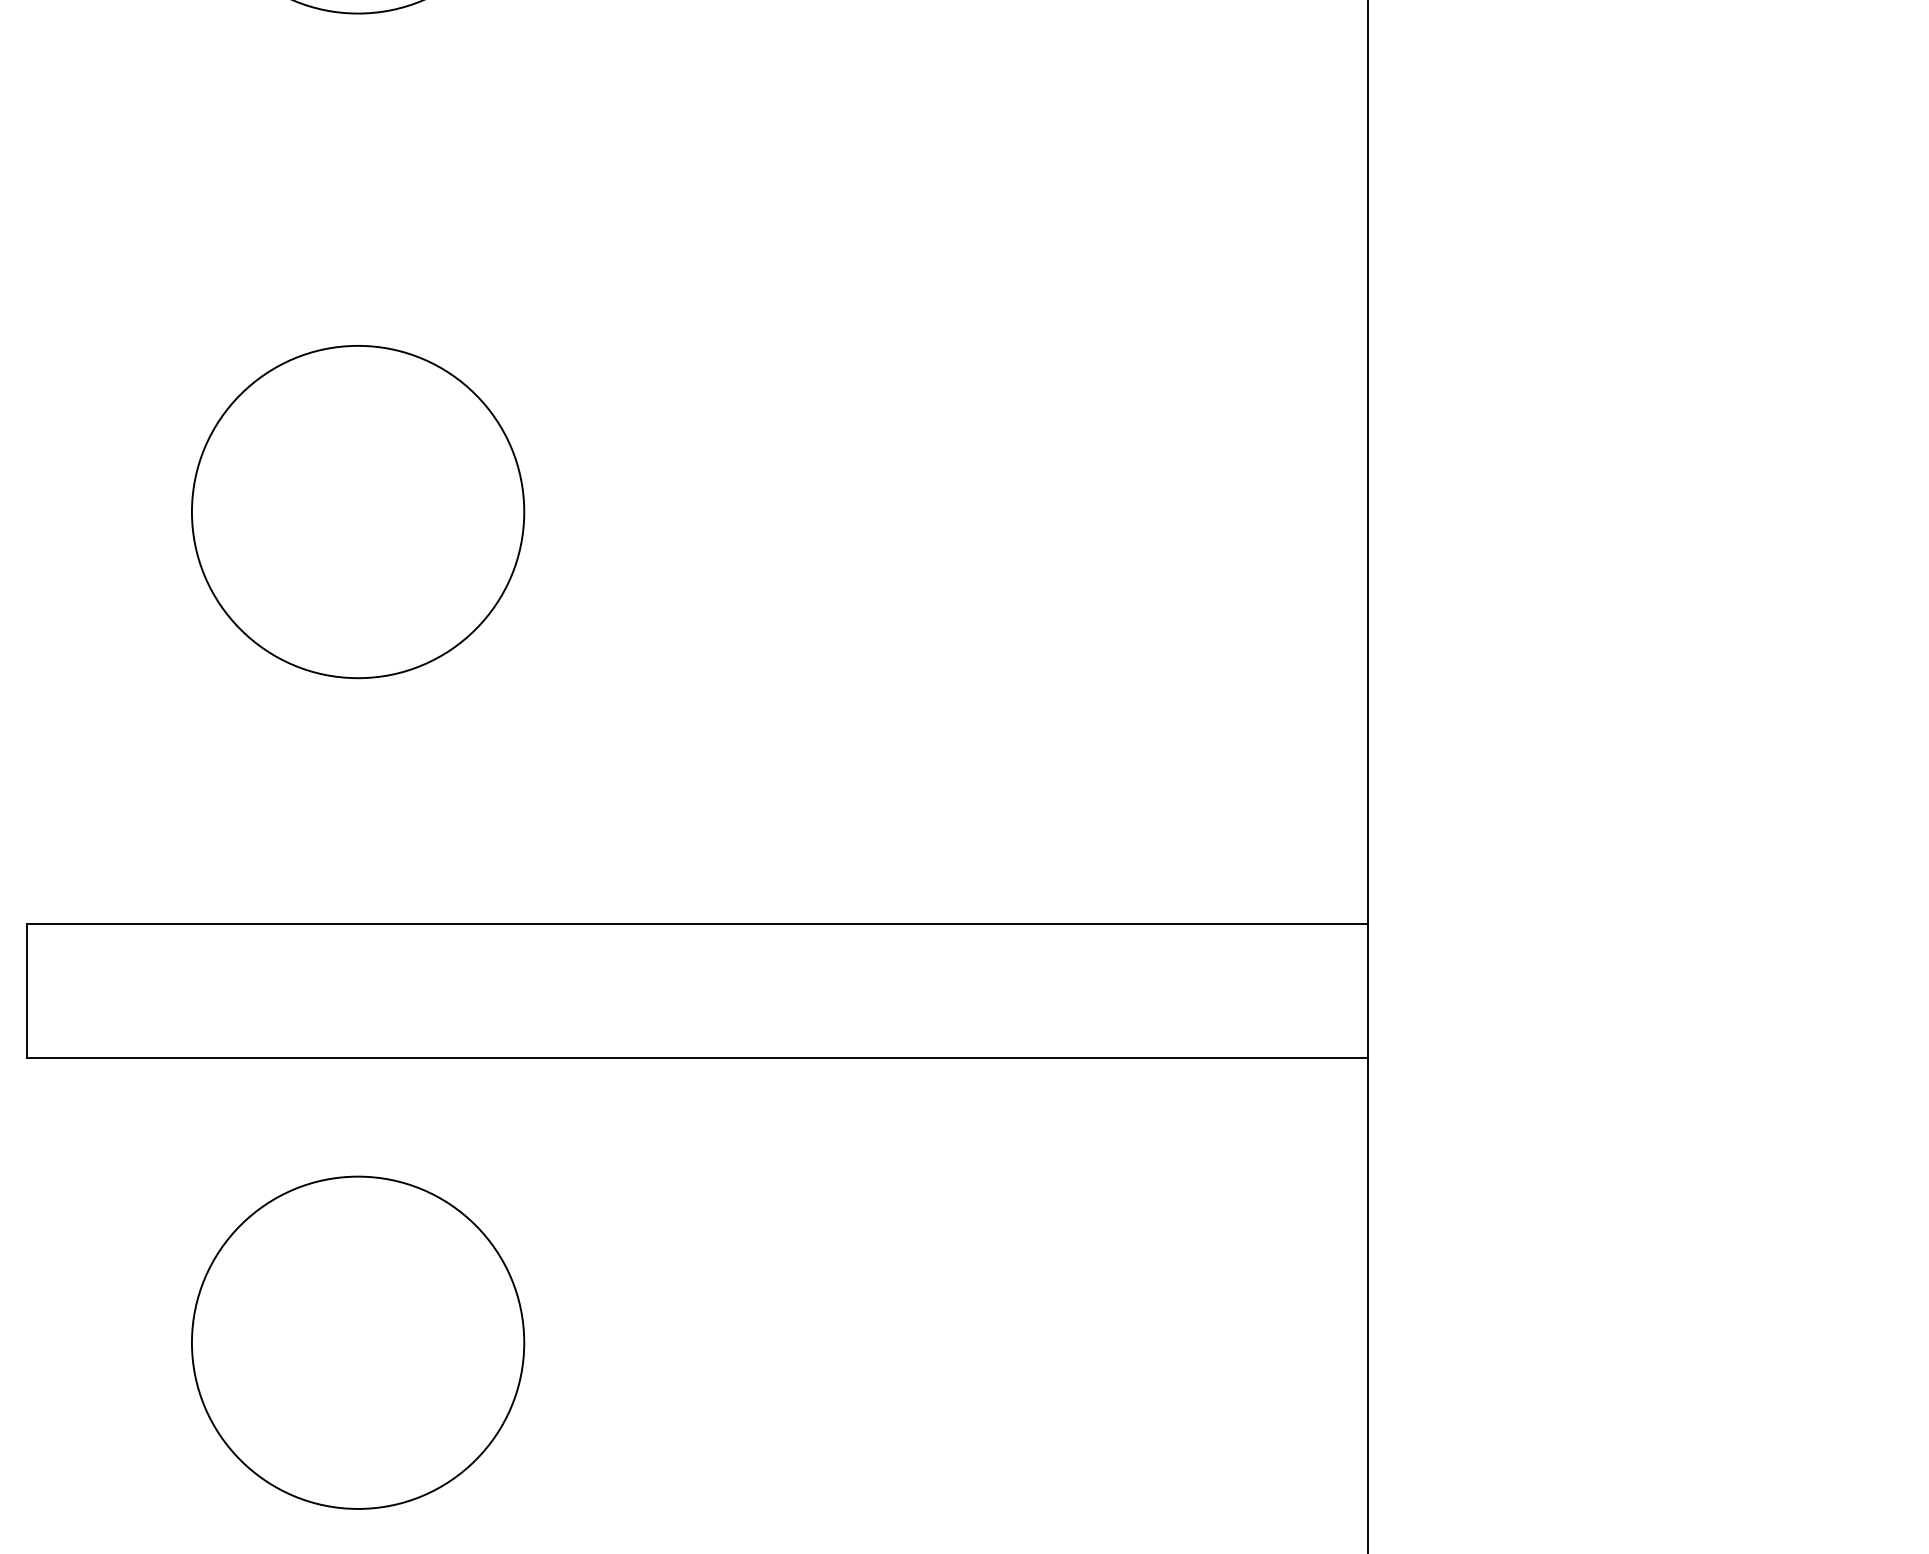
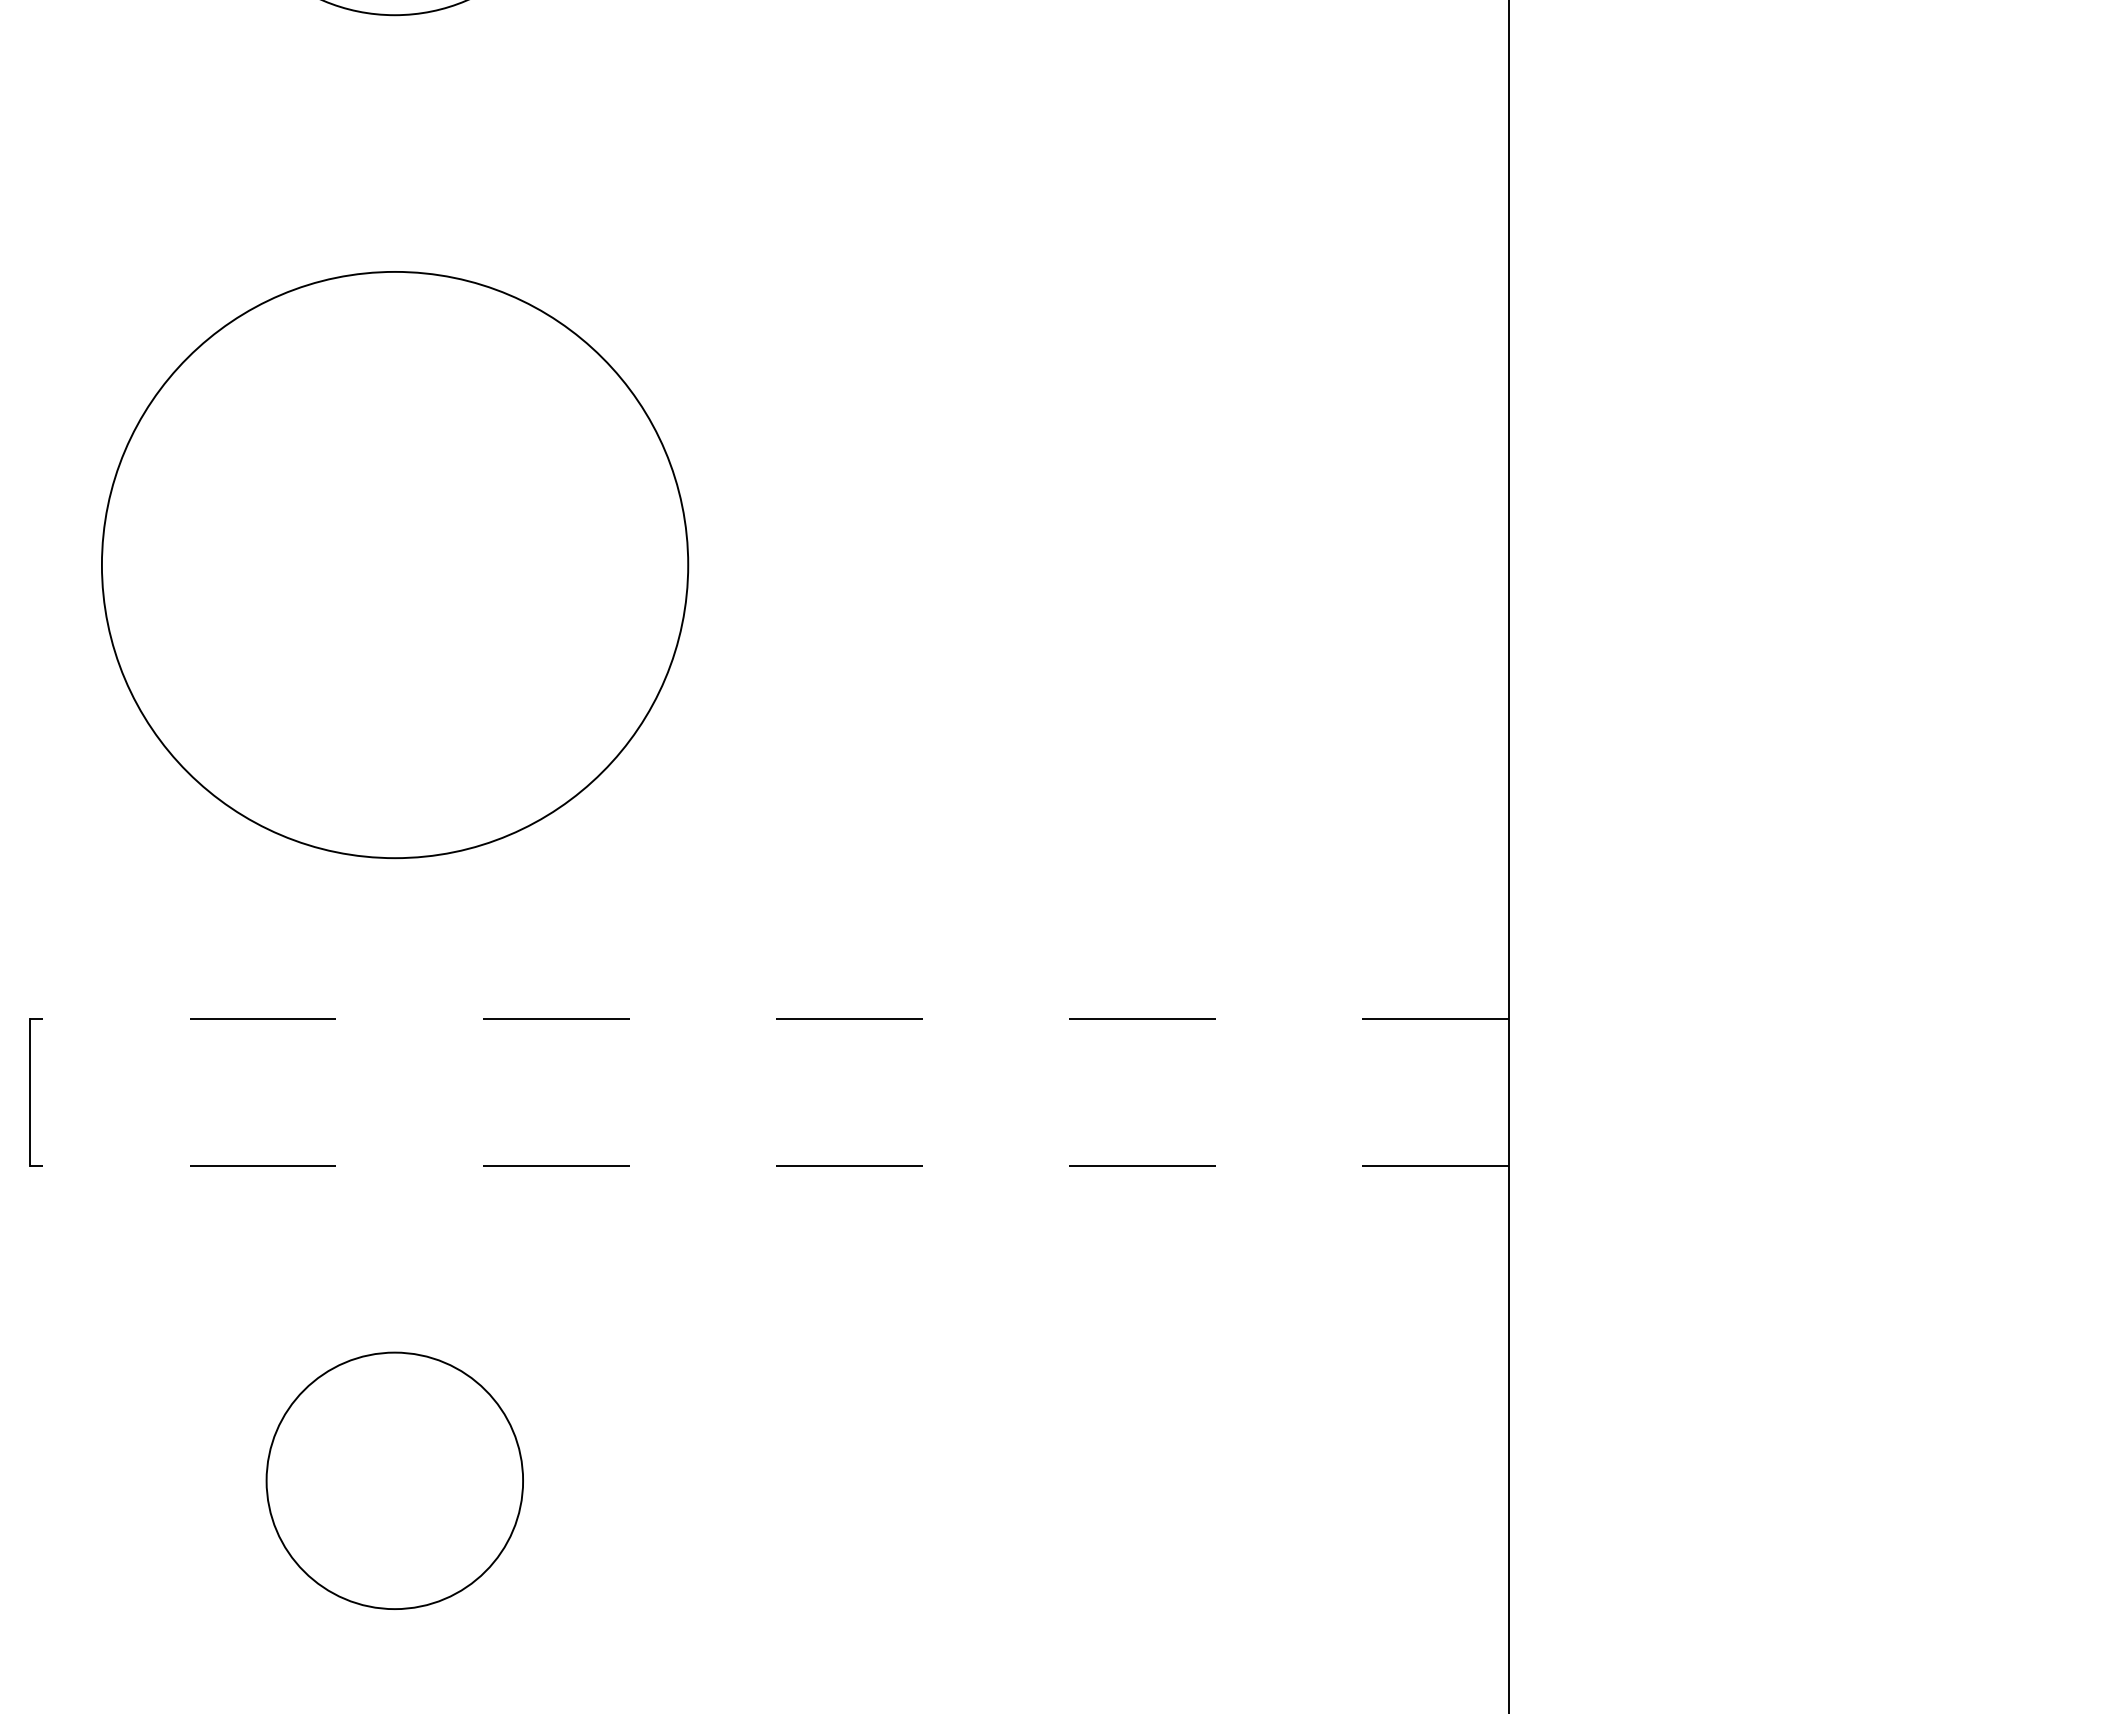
circle: (357, 511) -> (394, 564), size x1.6
line: (697, 924) -> (769, 1019), solid -> dashed
line: (697, 1057) -> (769, 1166), solid -> dashed
circle: (357, 1342) -> (394, 1480), size x0.7

